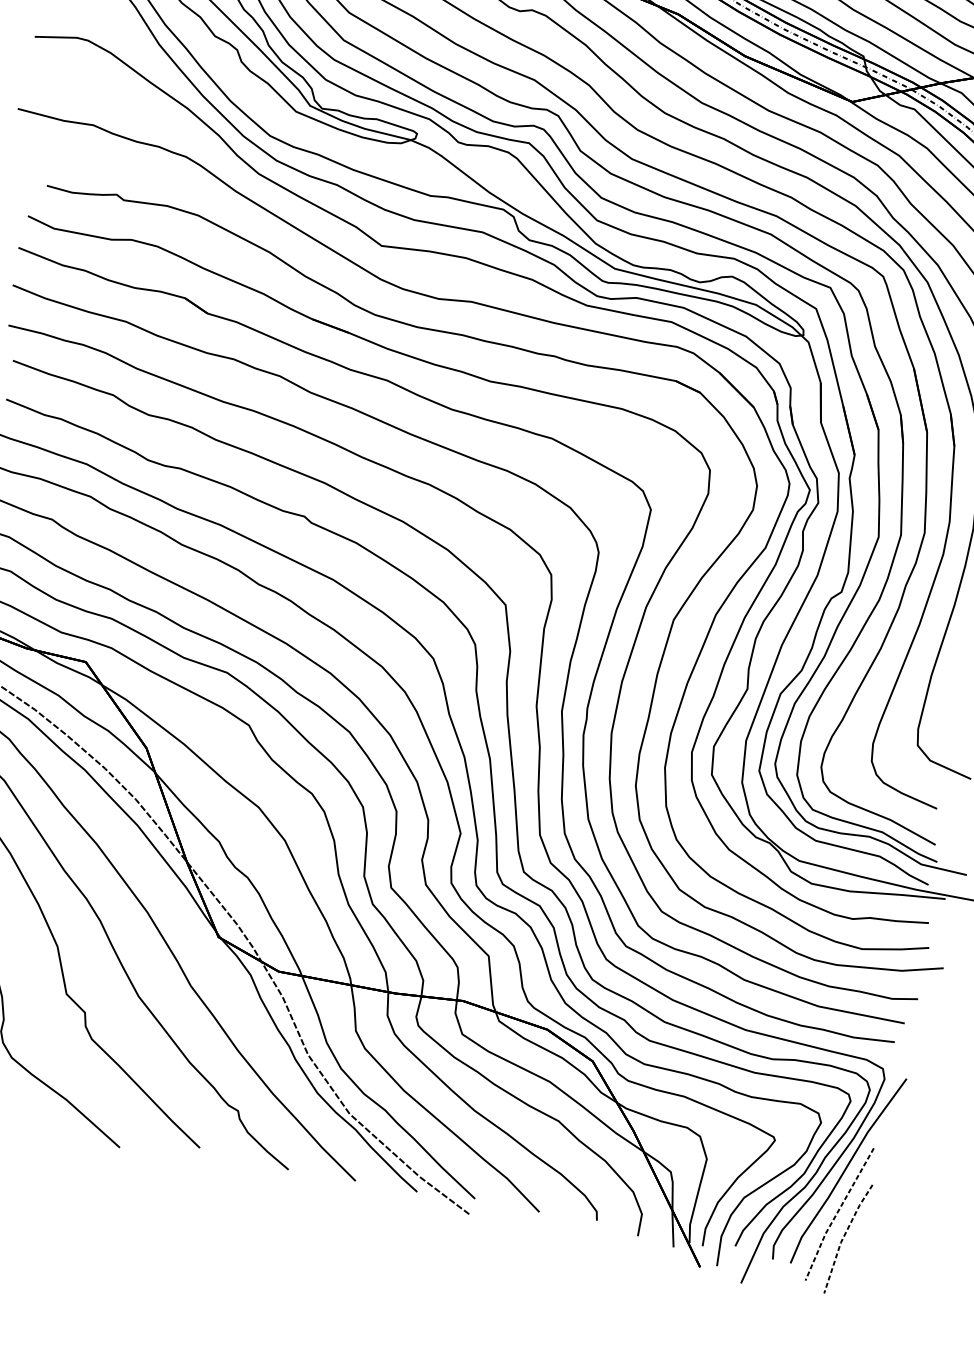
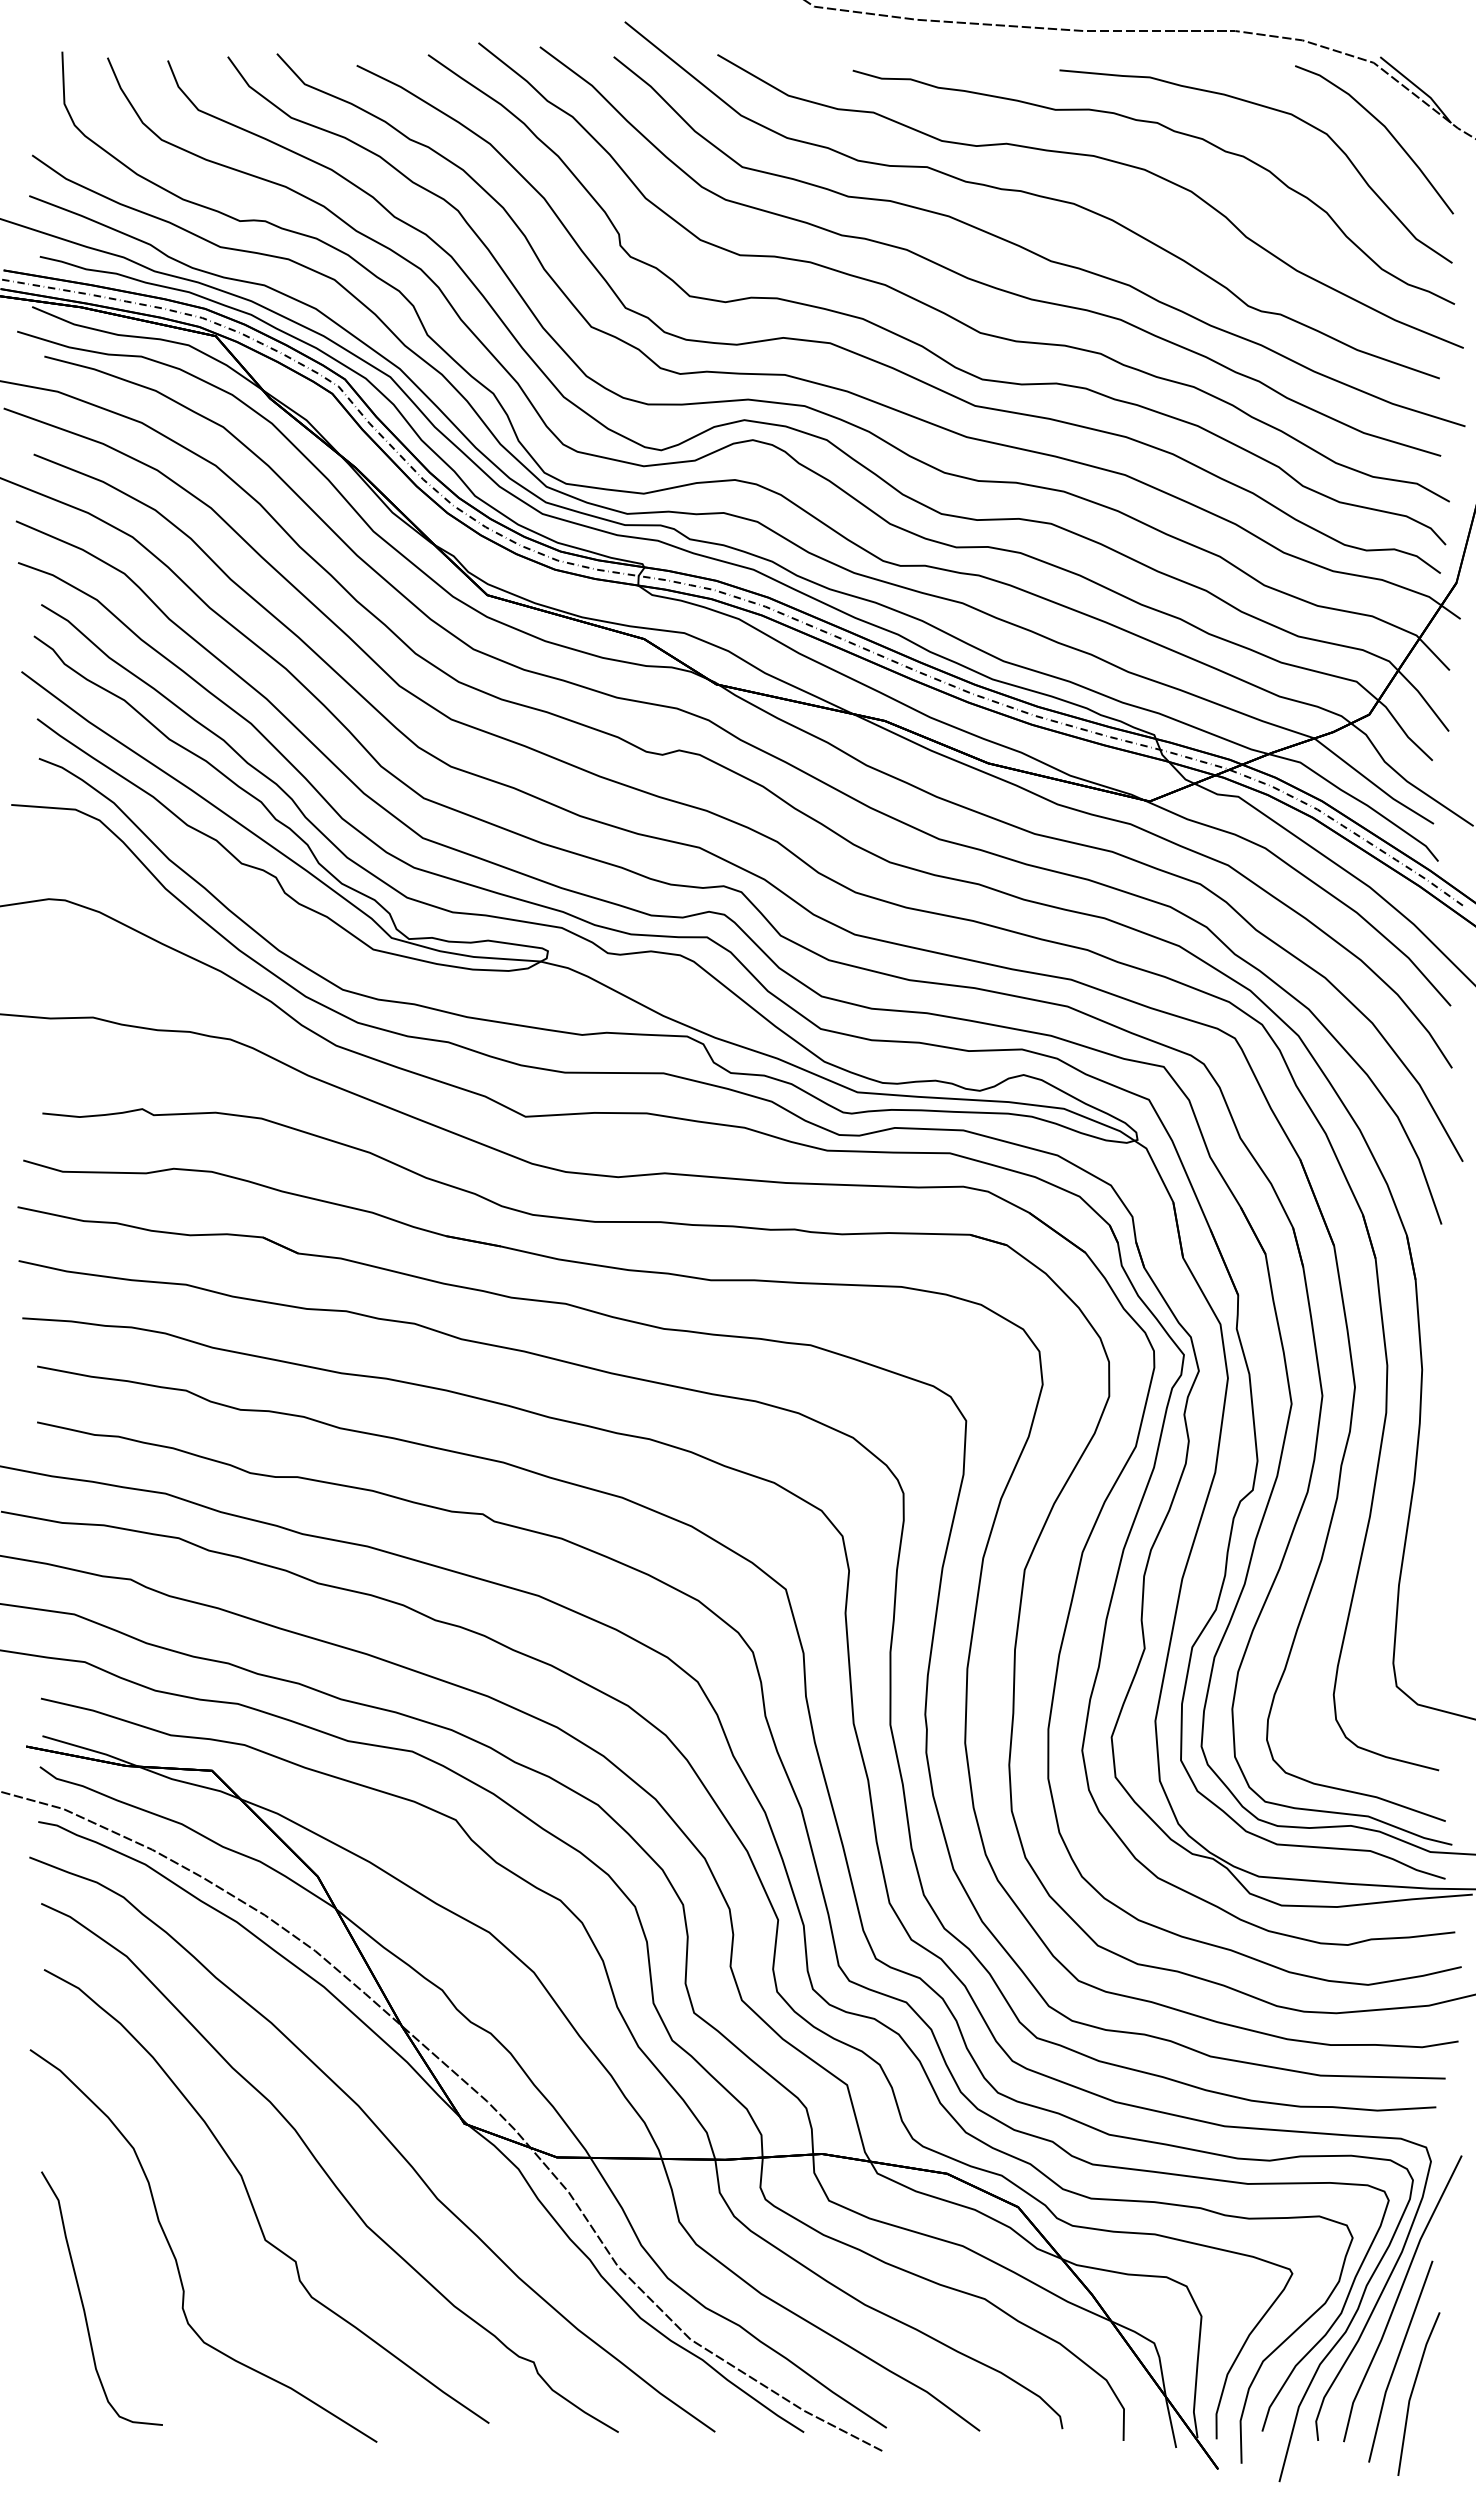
line: (836, 1213) -> (1396, 2361), dashed -> solid
line: (843, 1237) -> (1411, 2392), dashed -> solid

